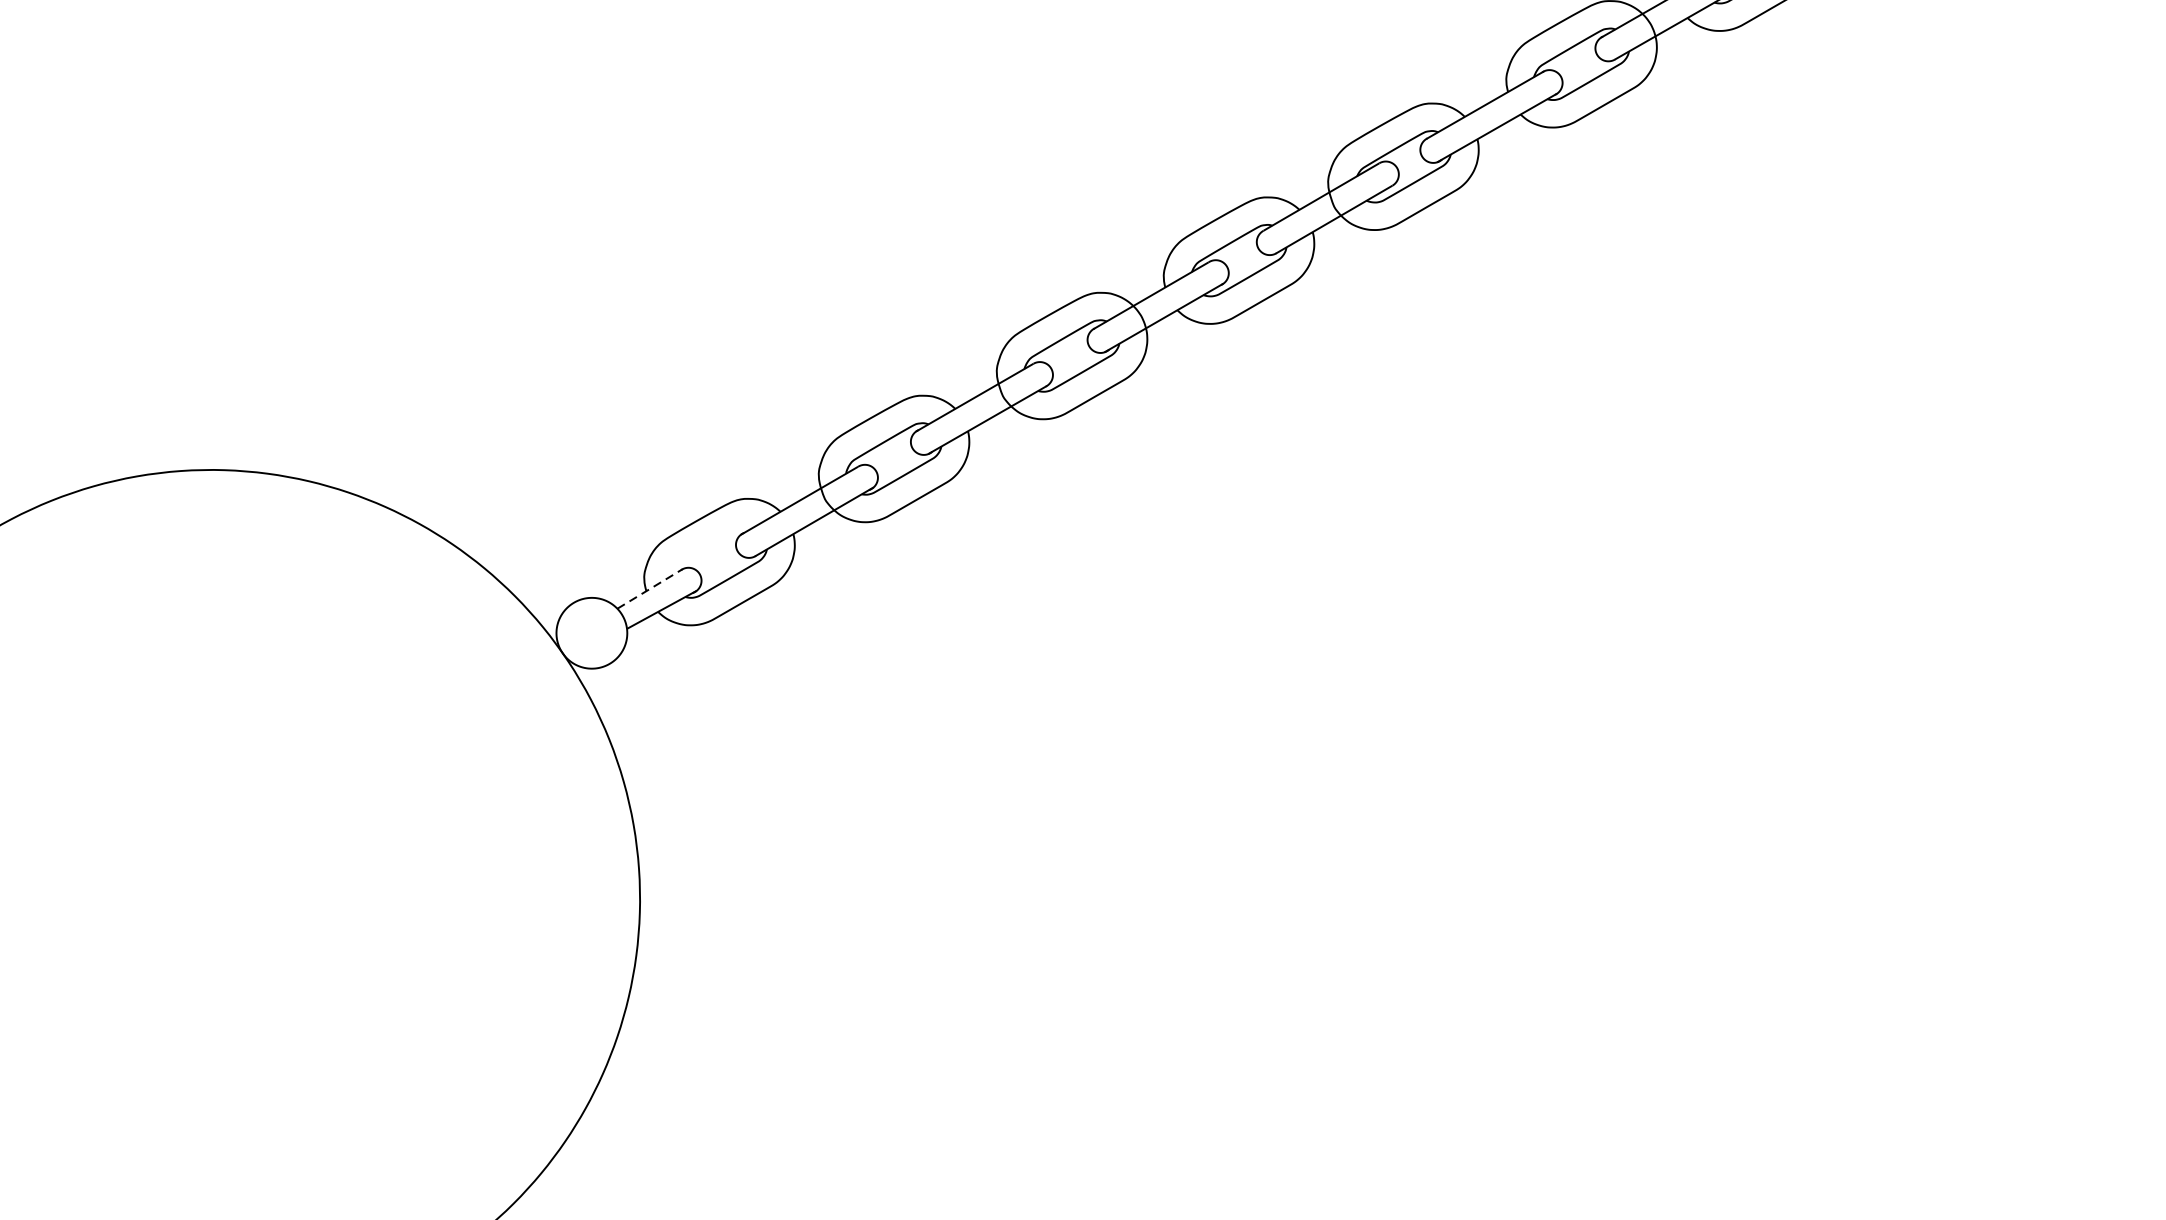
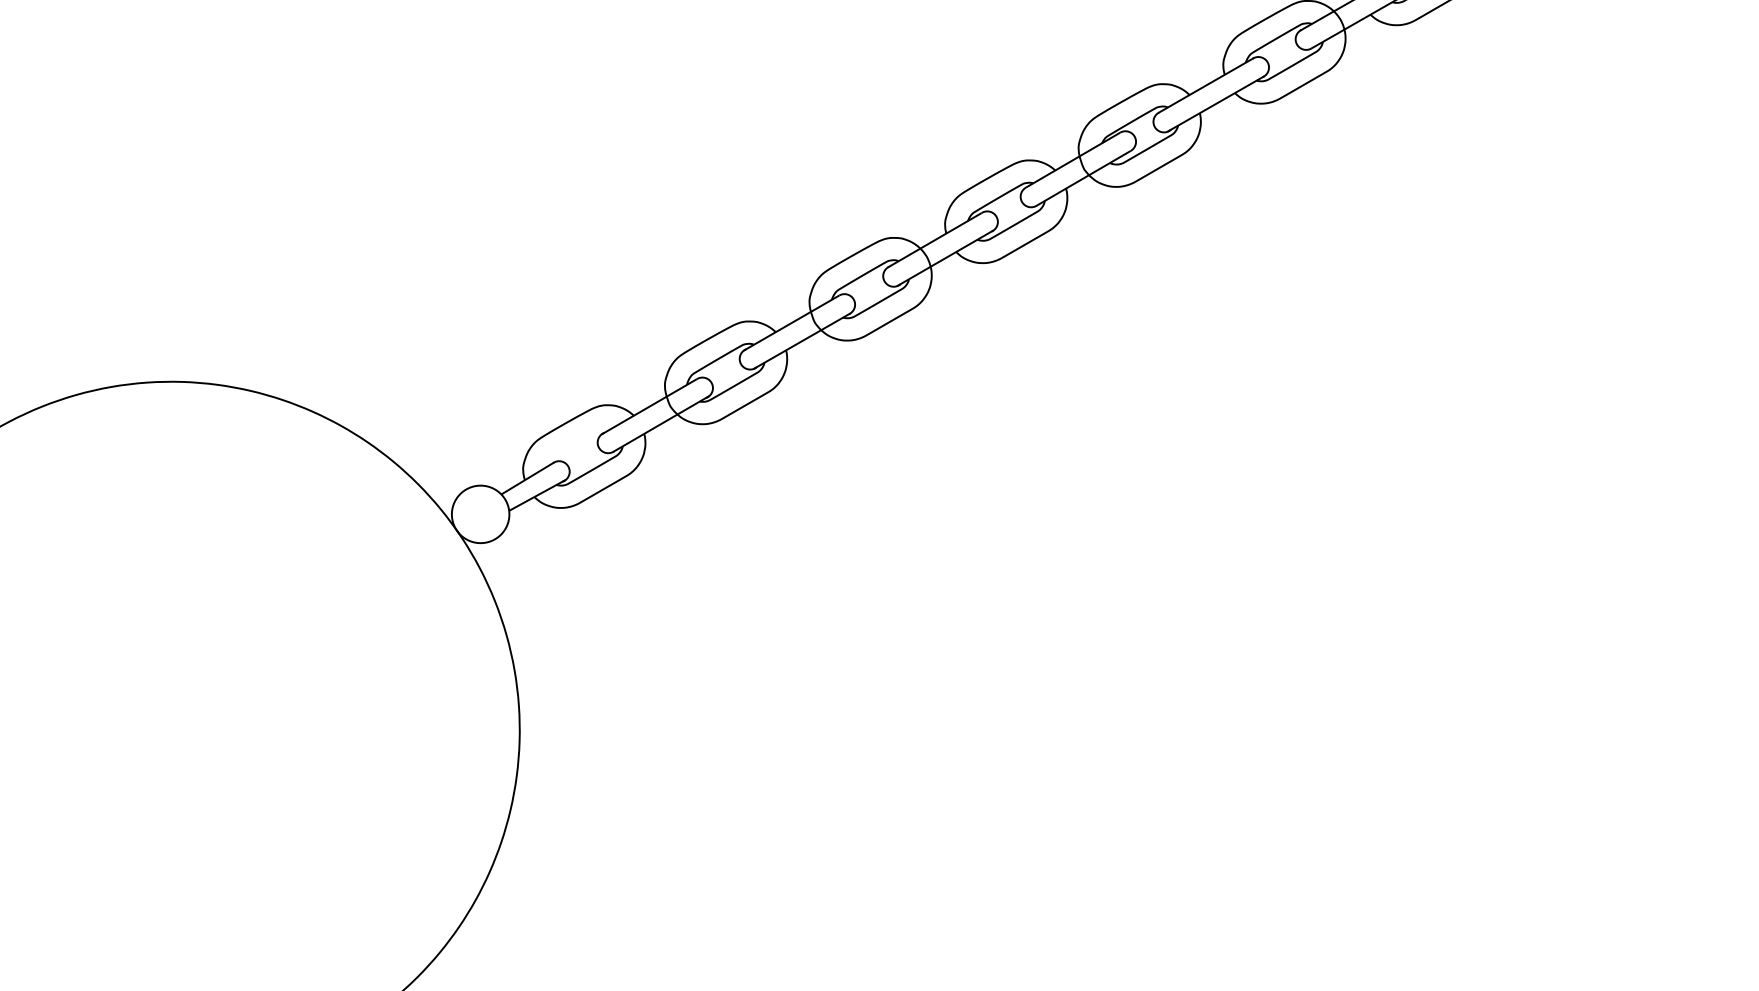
line: (650, 589) -> (528, 478), dashed -> solid

